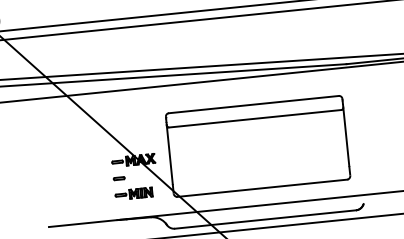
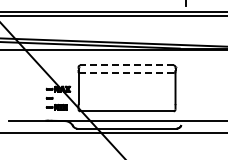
line: (254, 104) -> (127, 65), solid -> dashed
line: (254, 119) -> (126, 73), solid -> dashed

